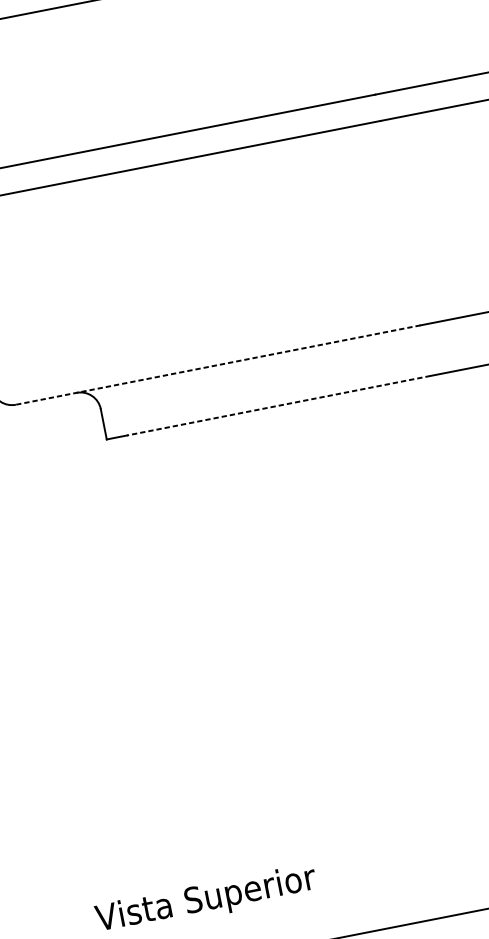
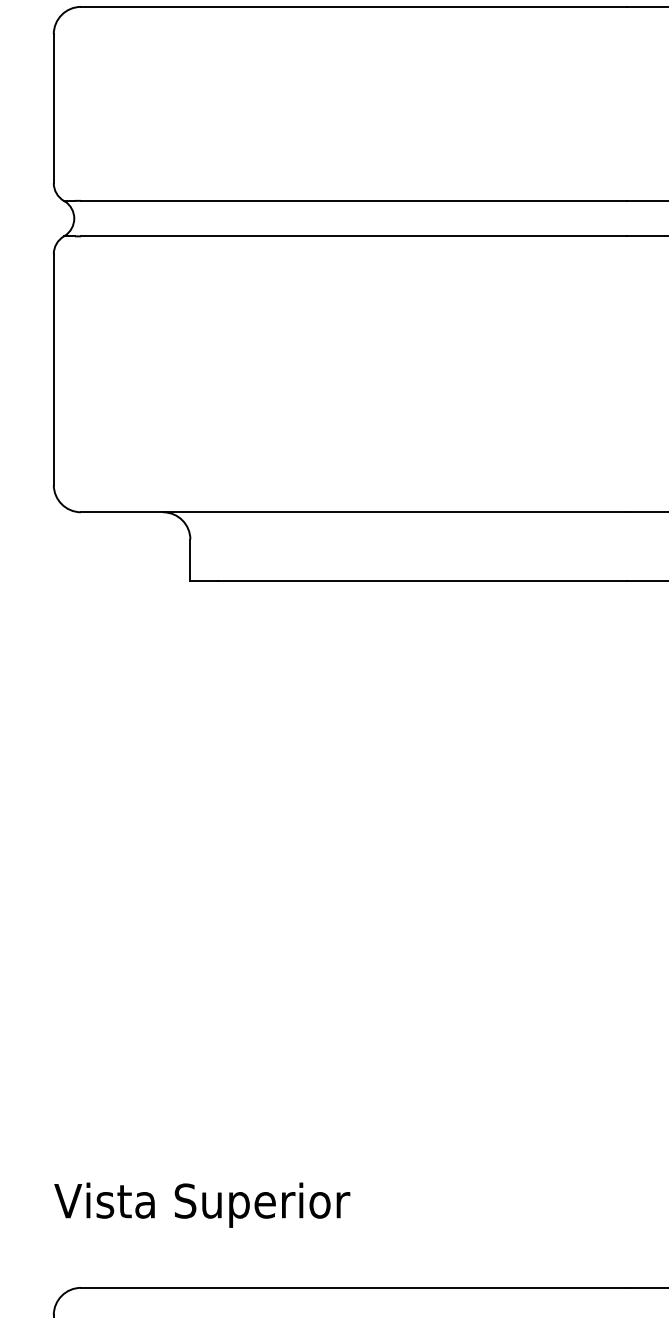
line: (217, 365) -> (353, 512), dashed -> solid
line: (278, 405) -> (422, 580), dashed -> solid

